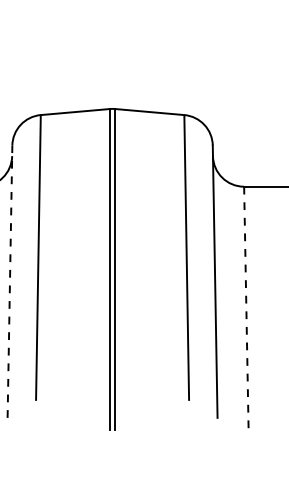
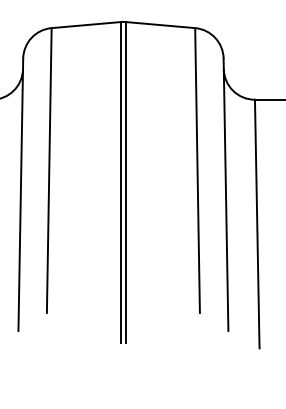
line: (10, 281) -> (21, 194), dashed -> solid
line: (246, 311) -> (257, 224), dashed -> solid

